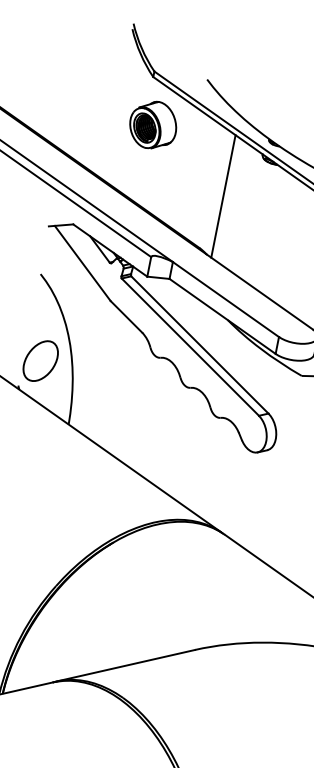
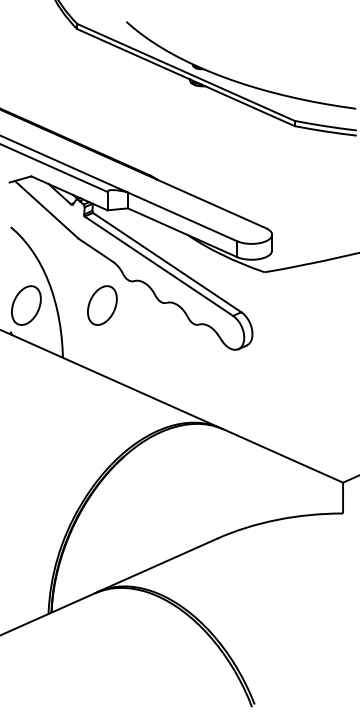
part: (152, 125) -> (85, 72), removed
line: (223, 195) -> (161, 123), removed
part: (121, 377) -> (102, 305), added

